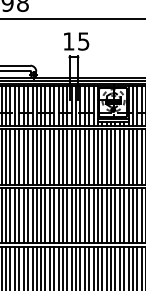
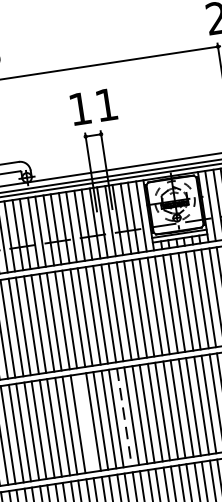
text: (83, 41) -> (106, 104), 15 -> 11
line: (45, 215) -> (85, 422), removed
line: (67, 215) -> (124, 416), solid -> dashed

